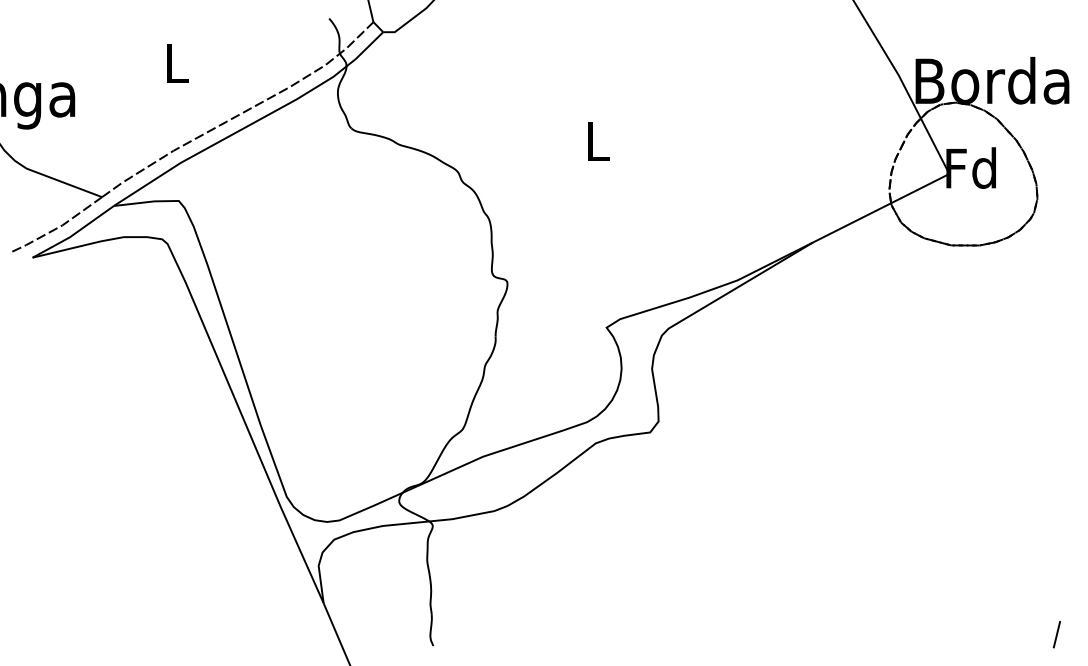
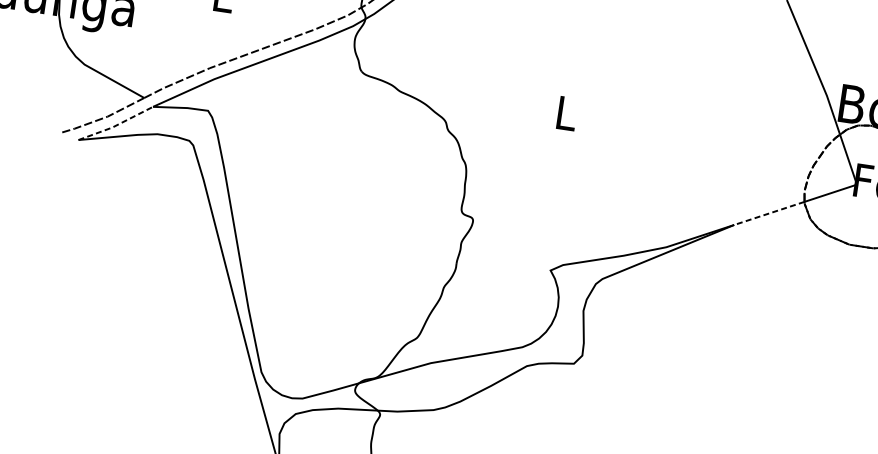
line: (852, 222) -> (769, 213), solid -> dashed
line: (74, 234) -> (116, 125), solid -> dashed

